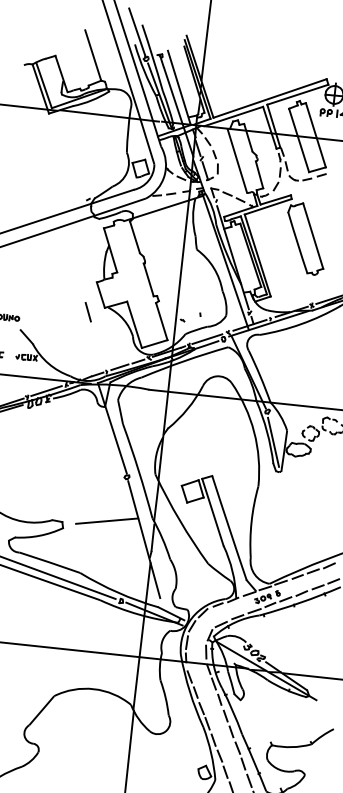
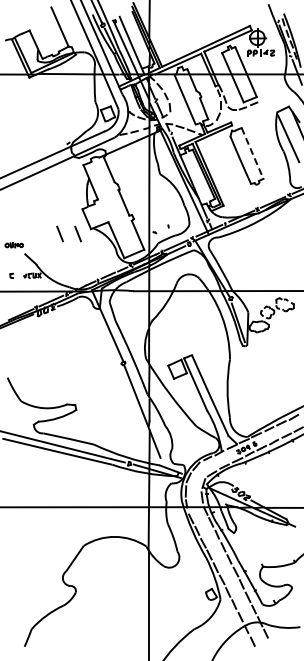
line: (313, 236) -> (252, 153), solid -> dashed
line: (65, 309) -> (59, 233), added
line: (107, 521) -> (111, 400), removed

